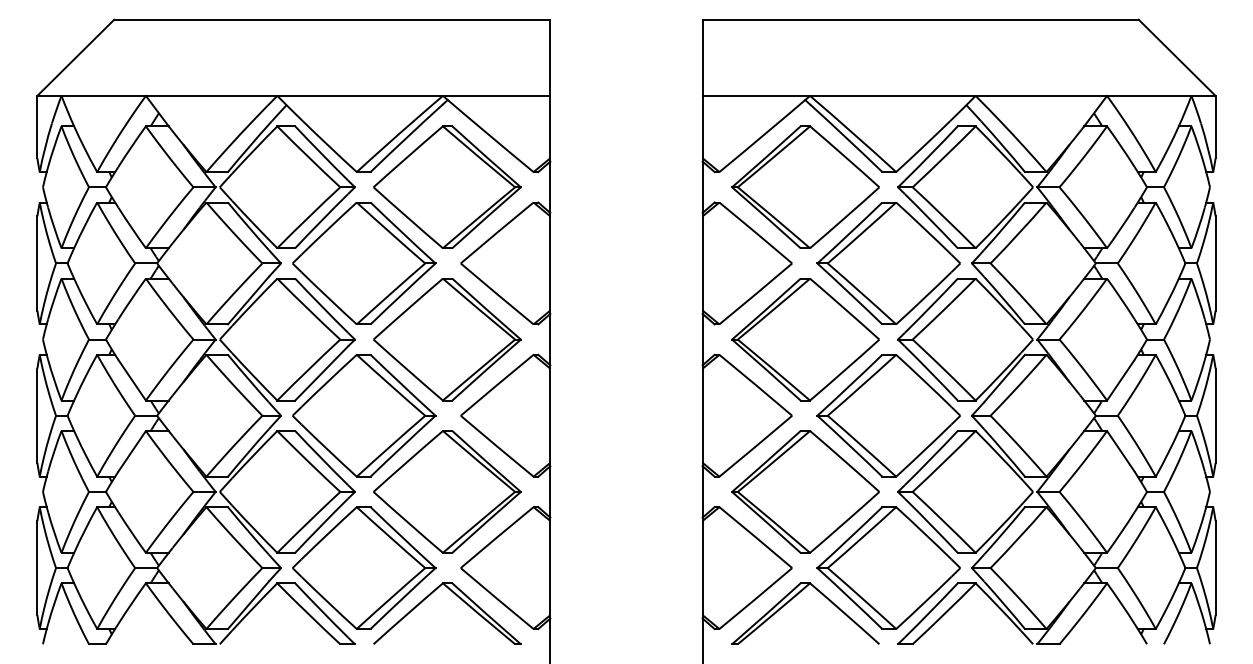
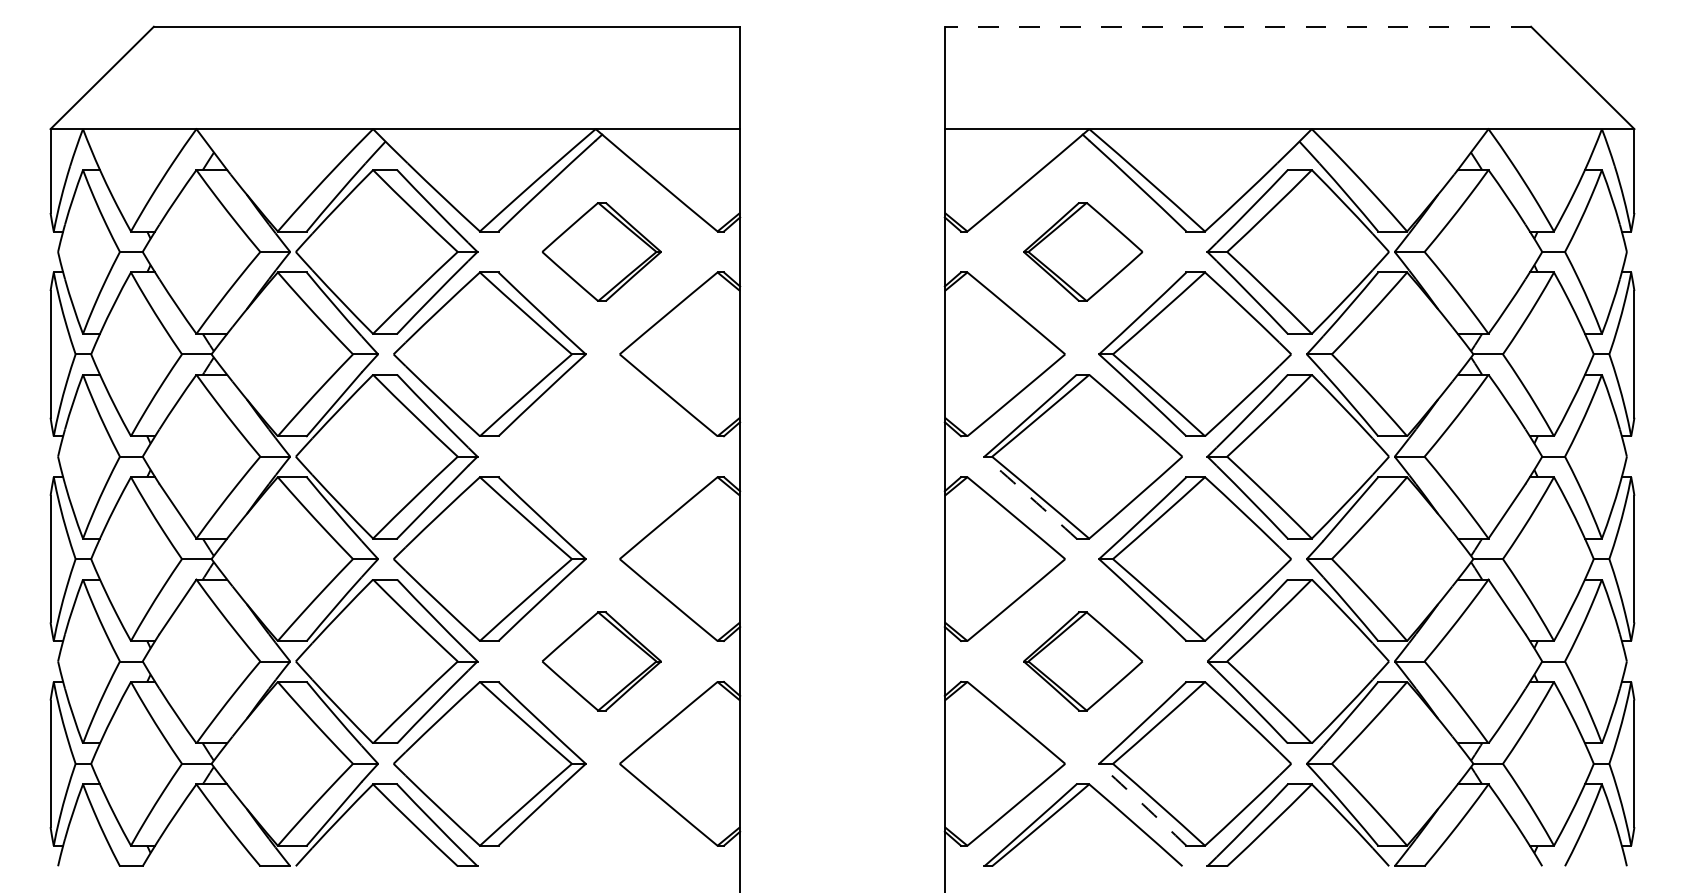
line: (920, 19) -> (1237, 26), solid -> dashed
part: (447, 186) -> (601, 251), size x0.6
part: (805, 186) -> (1082, 251), size x0.6
part: (447, 339) -> (601, 456), removed
arc: (766, 369) -> (1030, 497), solid -> dashed
part: (447, 491) -> (601, 661), size x0.6
part: (805, 491) -> (1082, 661), size x0.6
arc: (850, 598) -> (1143, 804), solid -> dashed
part: (459, 599) -> (618, 805), removed

